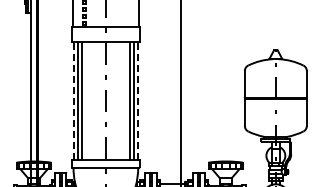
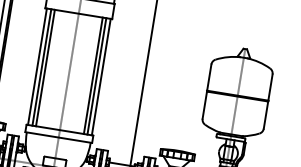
line: (73, 101) -> (37, 67), dashed -> solid
line: (138, 101) -> (101, 77), dashed -> solid

